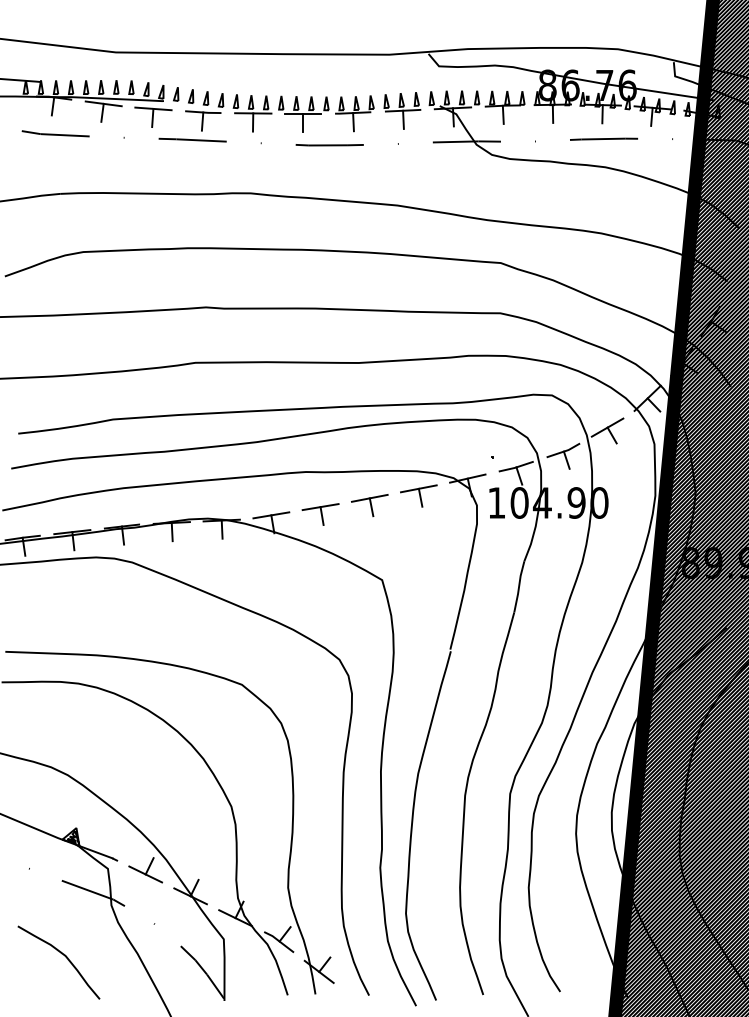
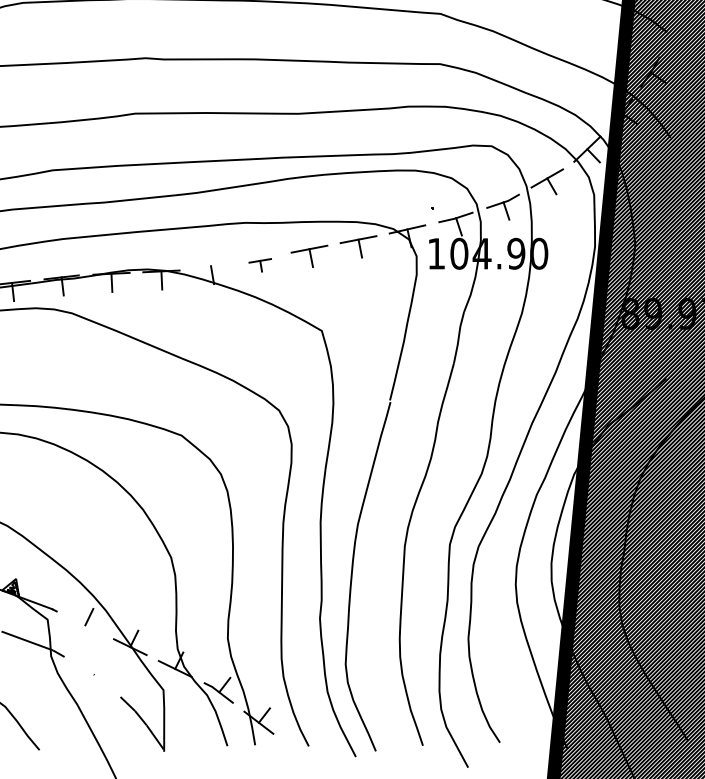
part: (320, 514) -> (260, 265), size x0.6
line: (271, 515) -> (211, 266), removed
line: (145, 874) -> (85, 625), removed

